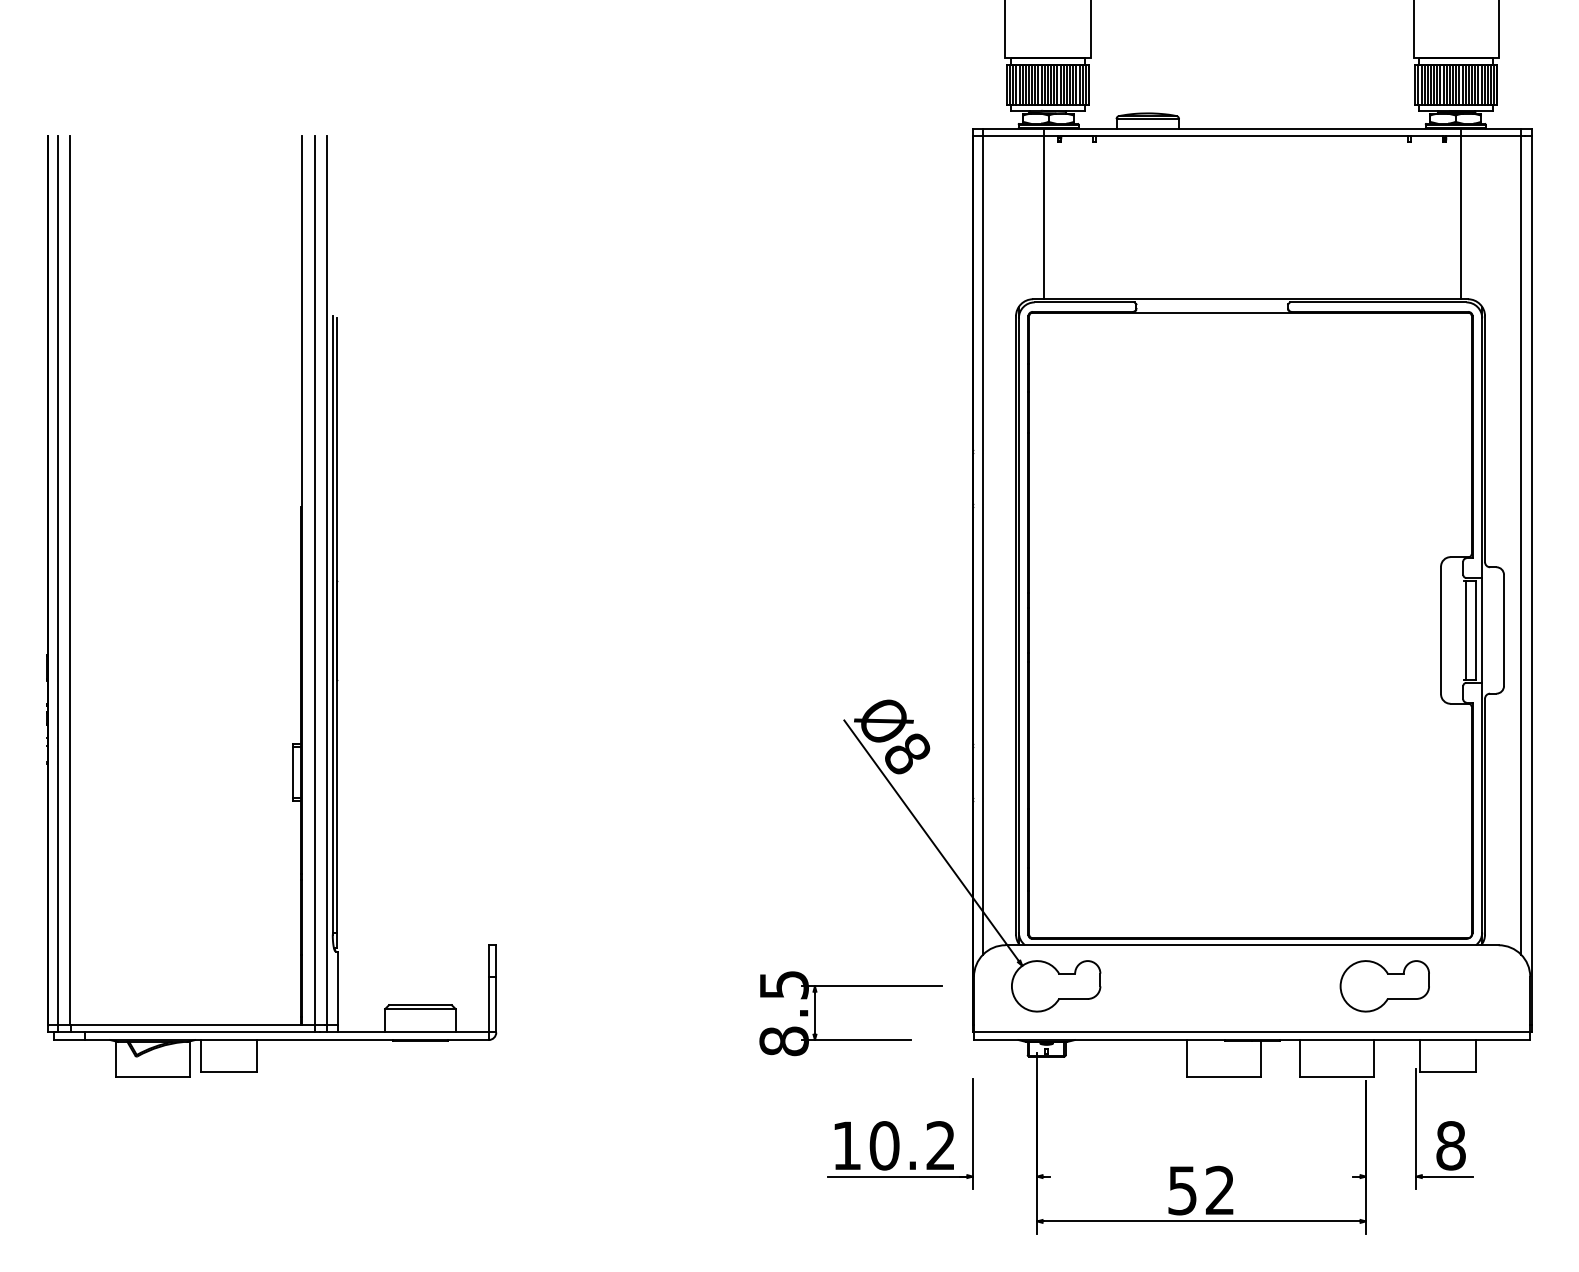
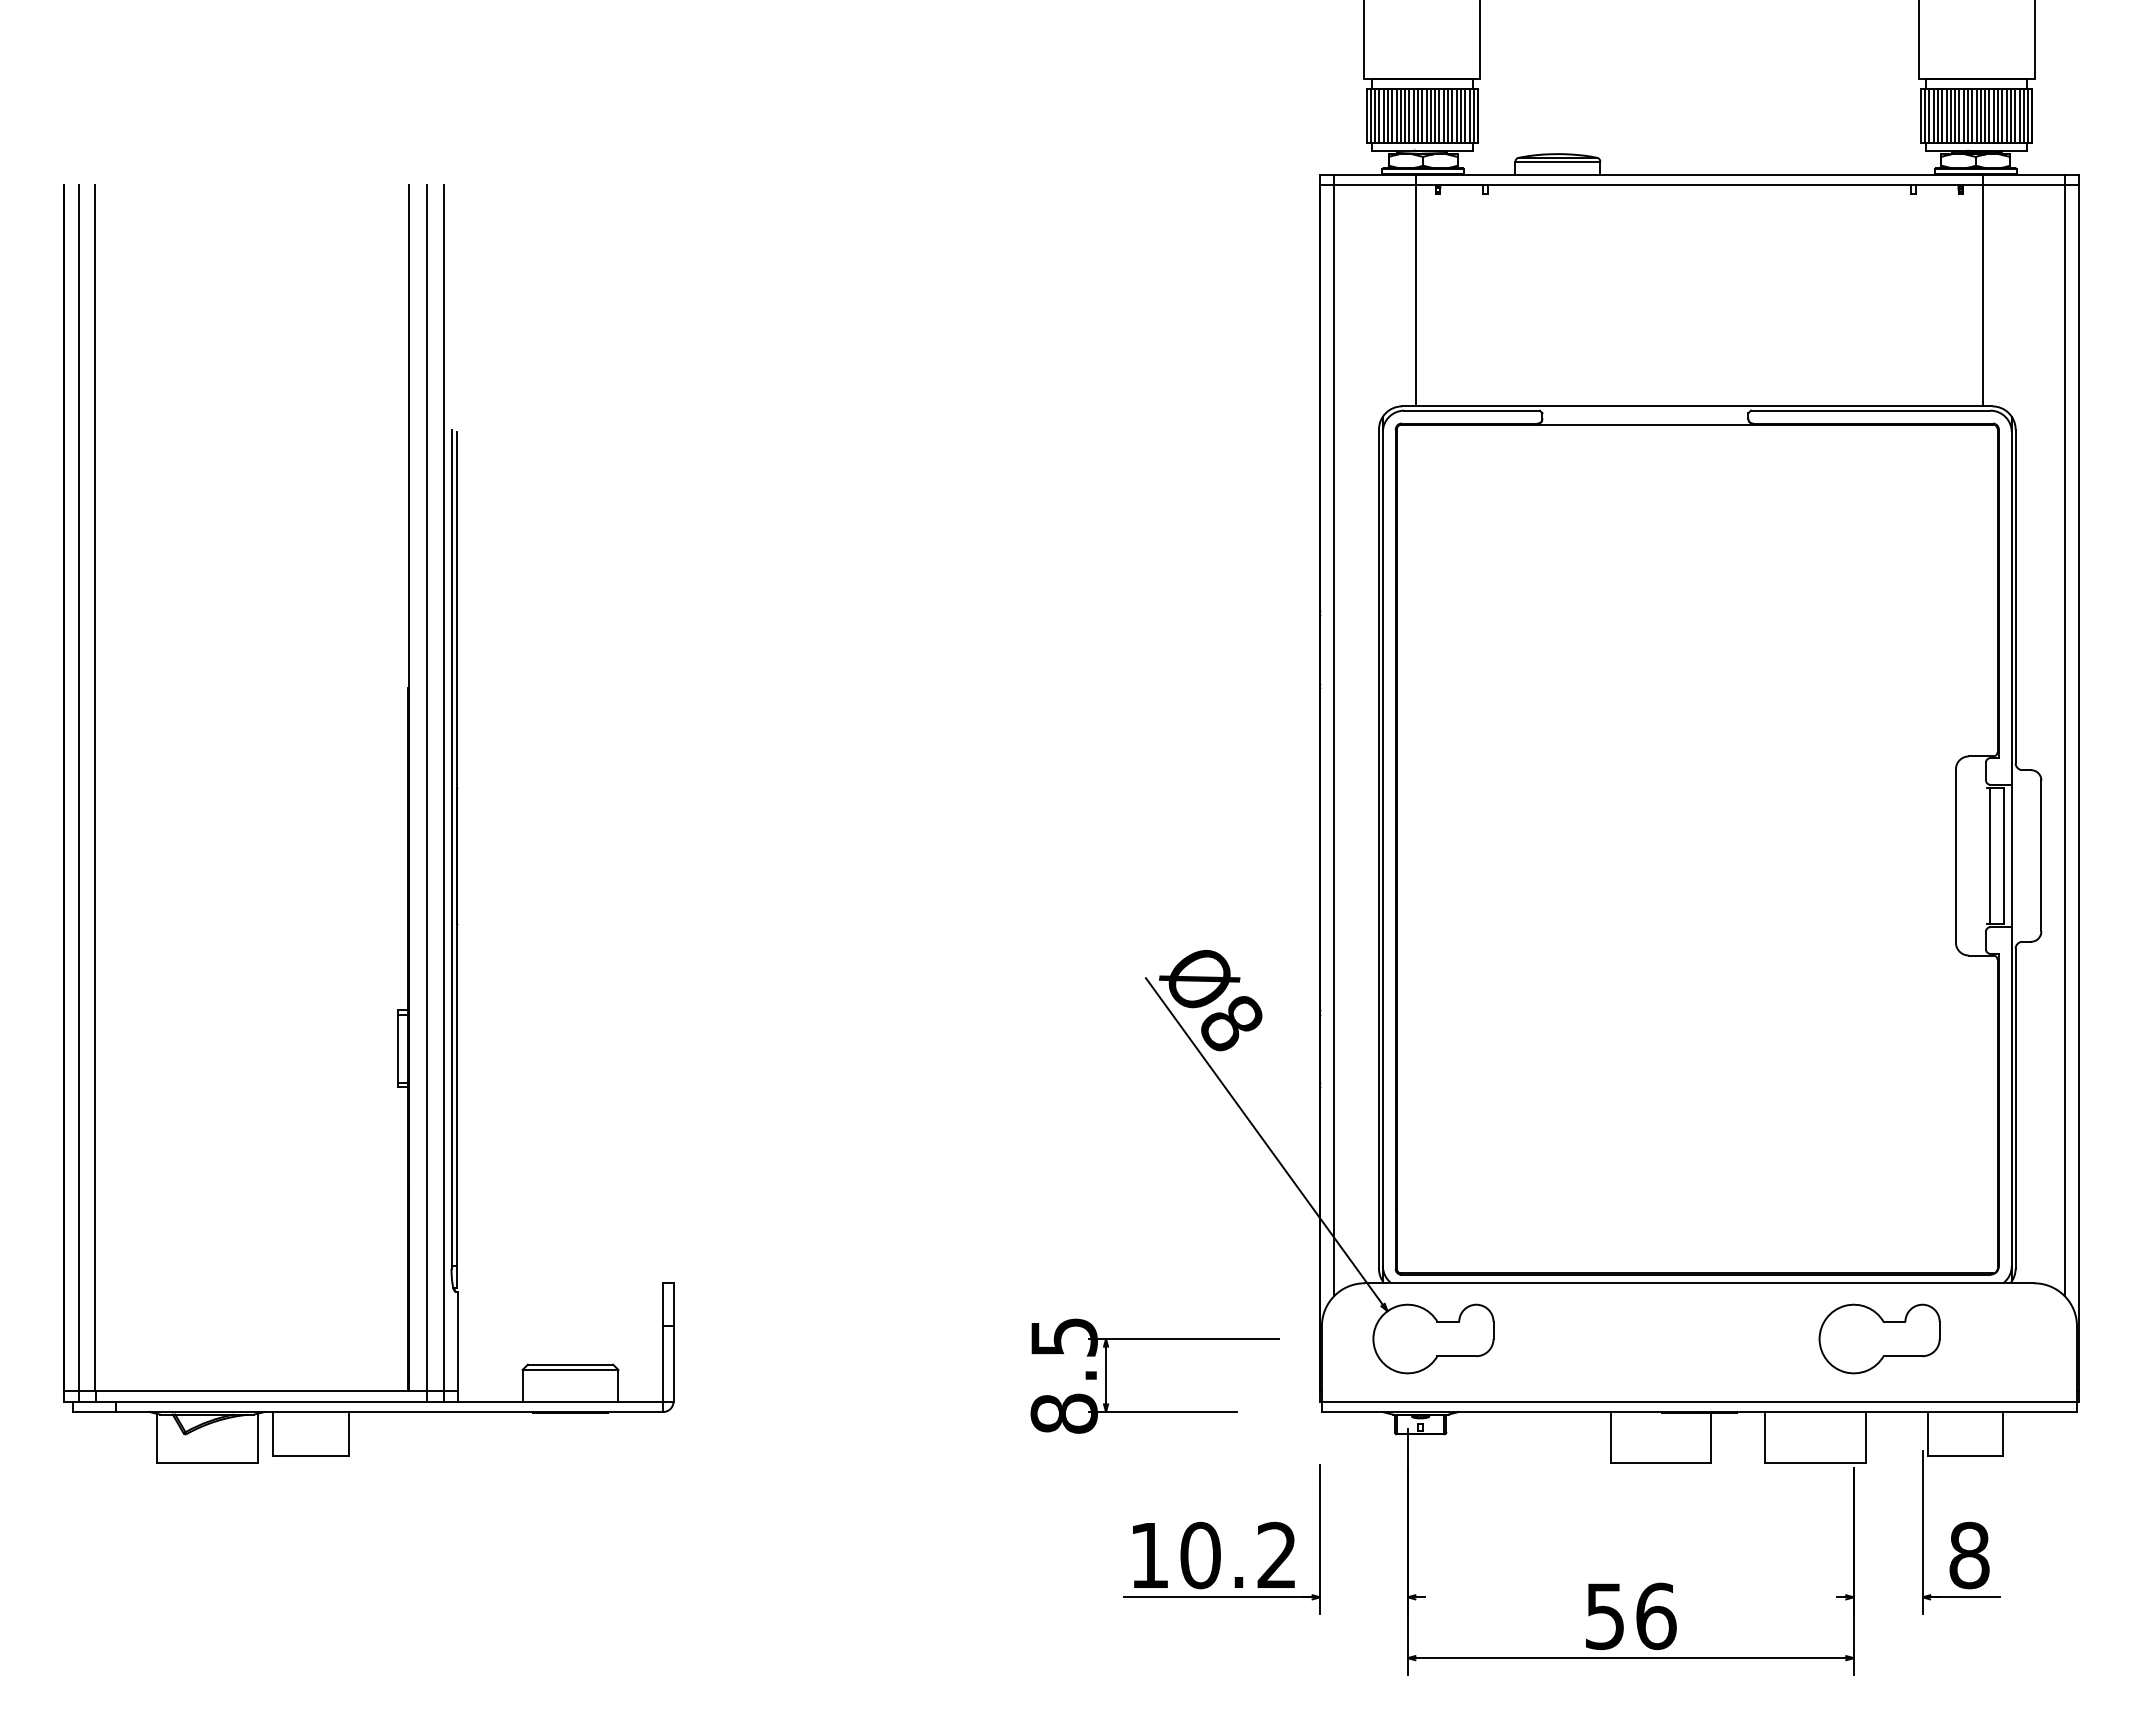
text: (1220, 1190) -> (1656, 1616), 52 -> 56

